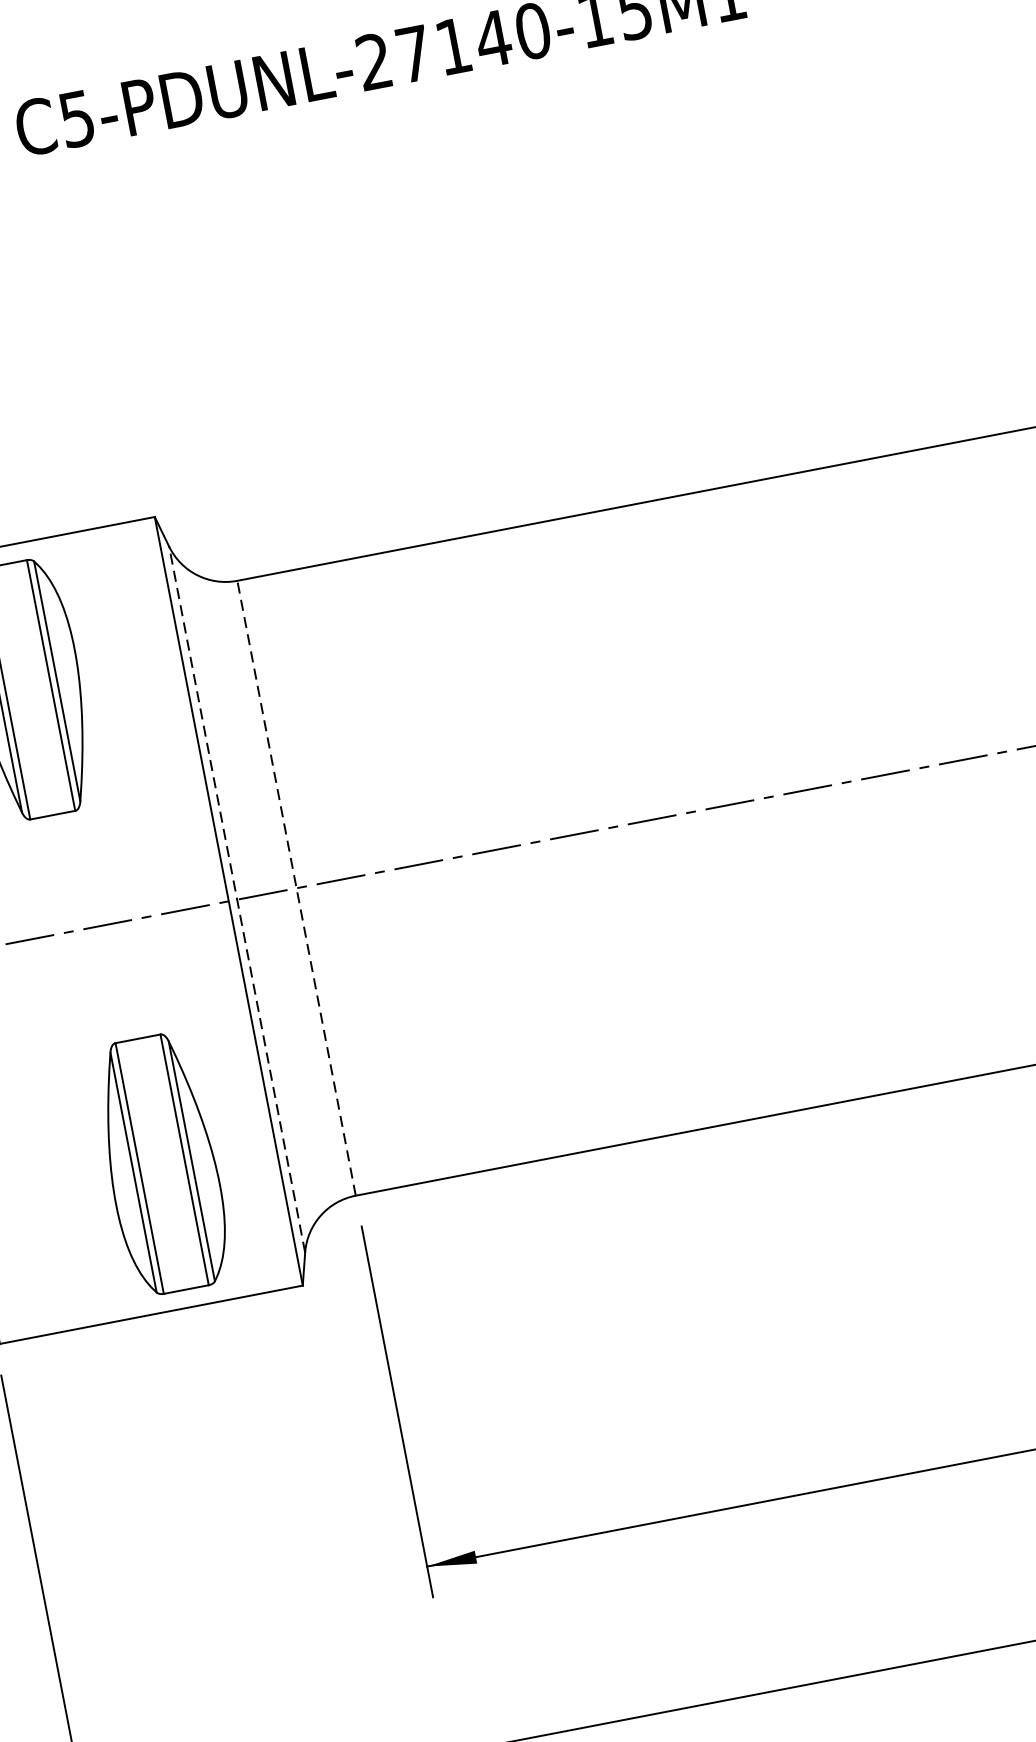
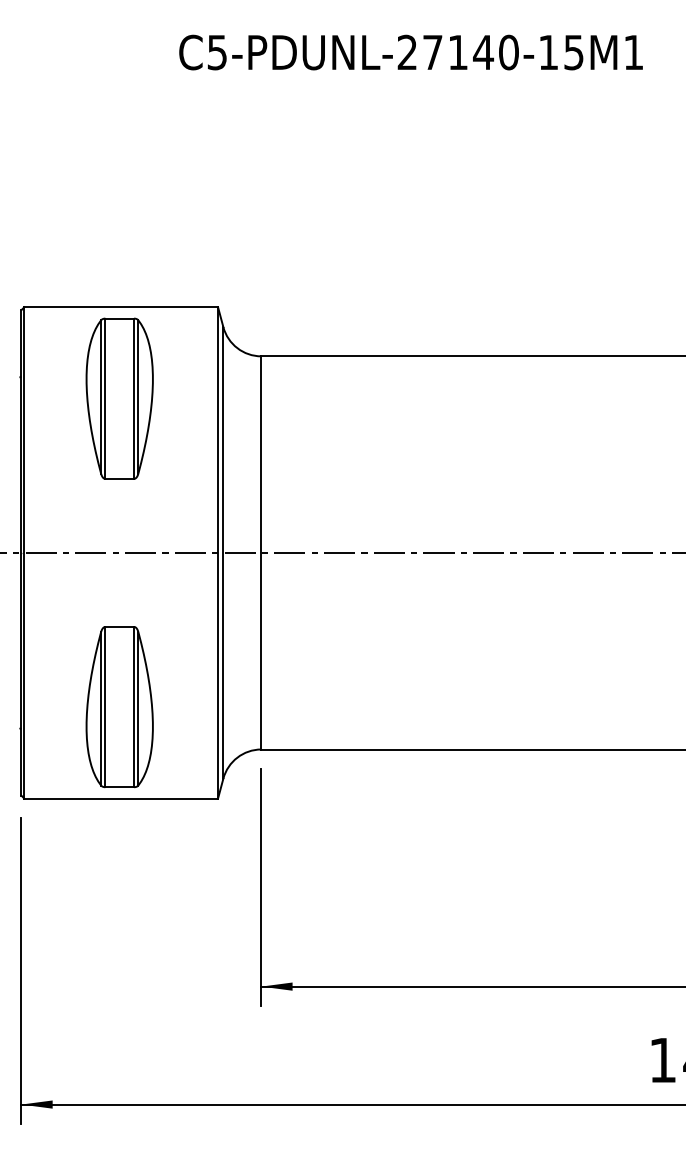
line: (296, 887) -> (261, 552), dashed -> solid
line: (237, 899) -> (223, 552), dashed -> solid
part: (161, 1164) -> (119, 707), moved

